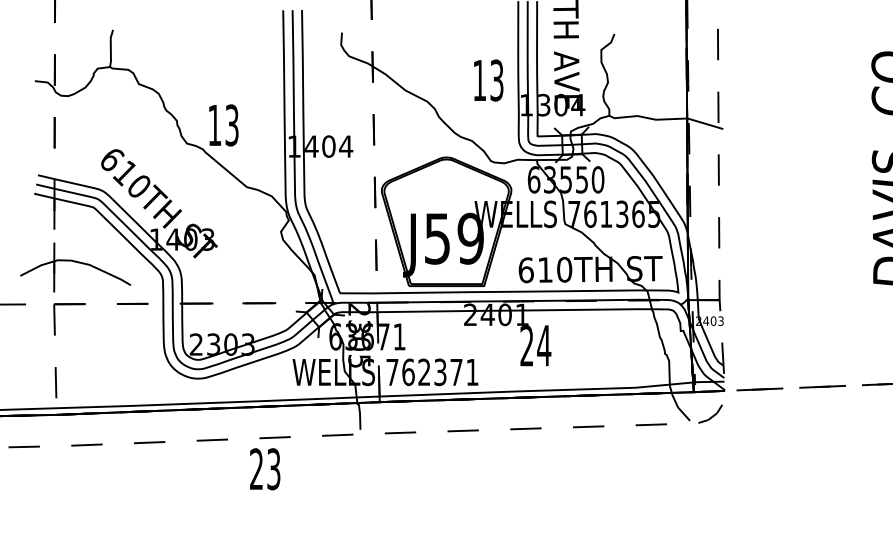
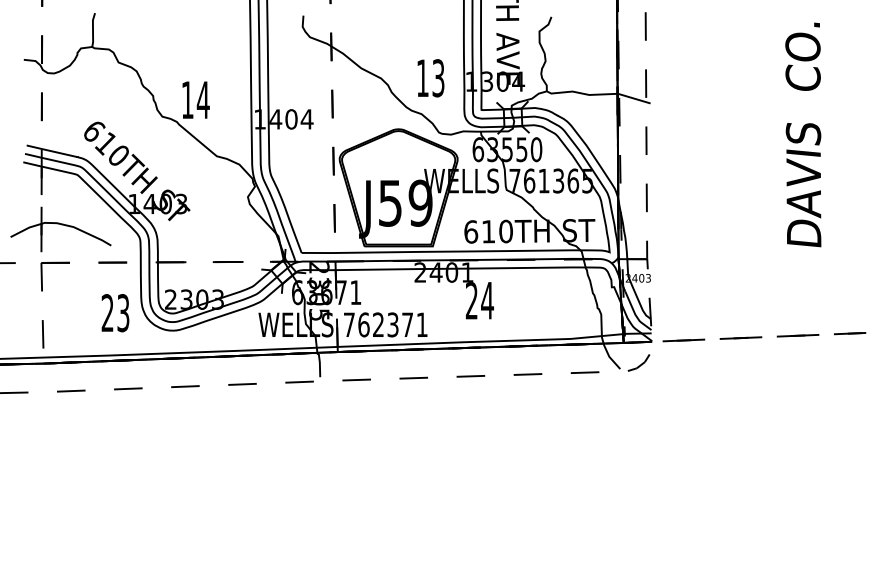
text: (488, 80) -> (430, 78), moved
text: (231, 125) -> (202, 100), 13 -> 14
text: (265, 469) -> (115, 313), moved

